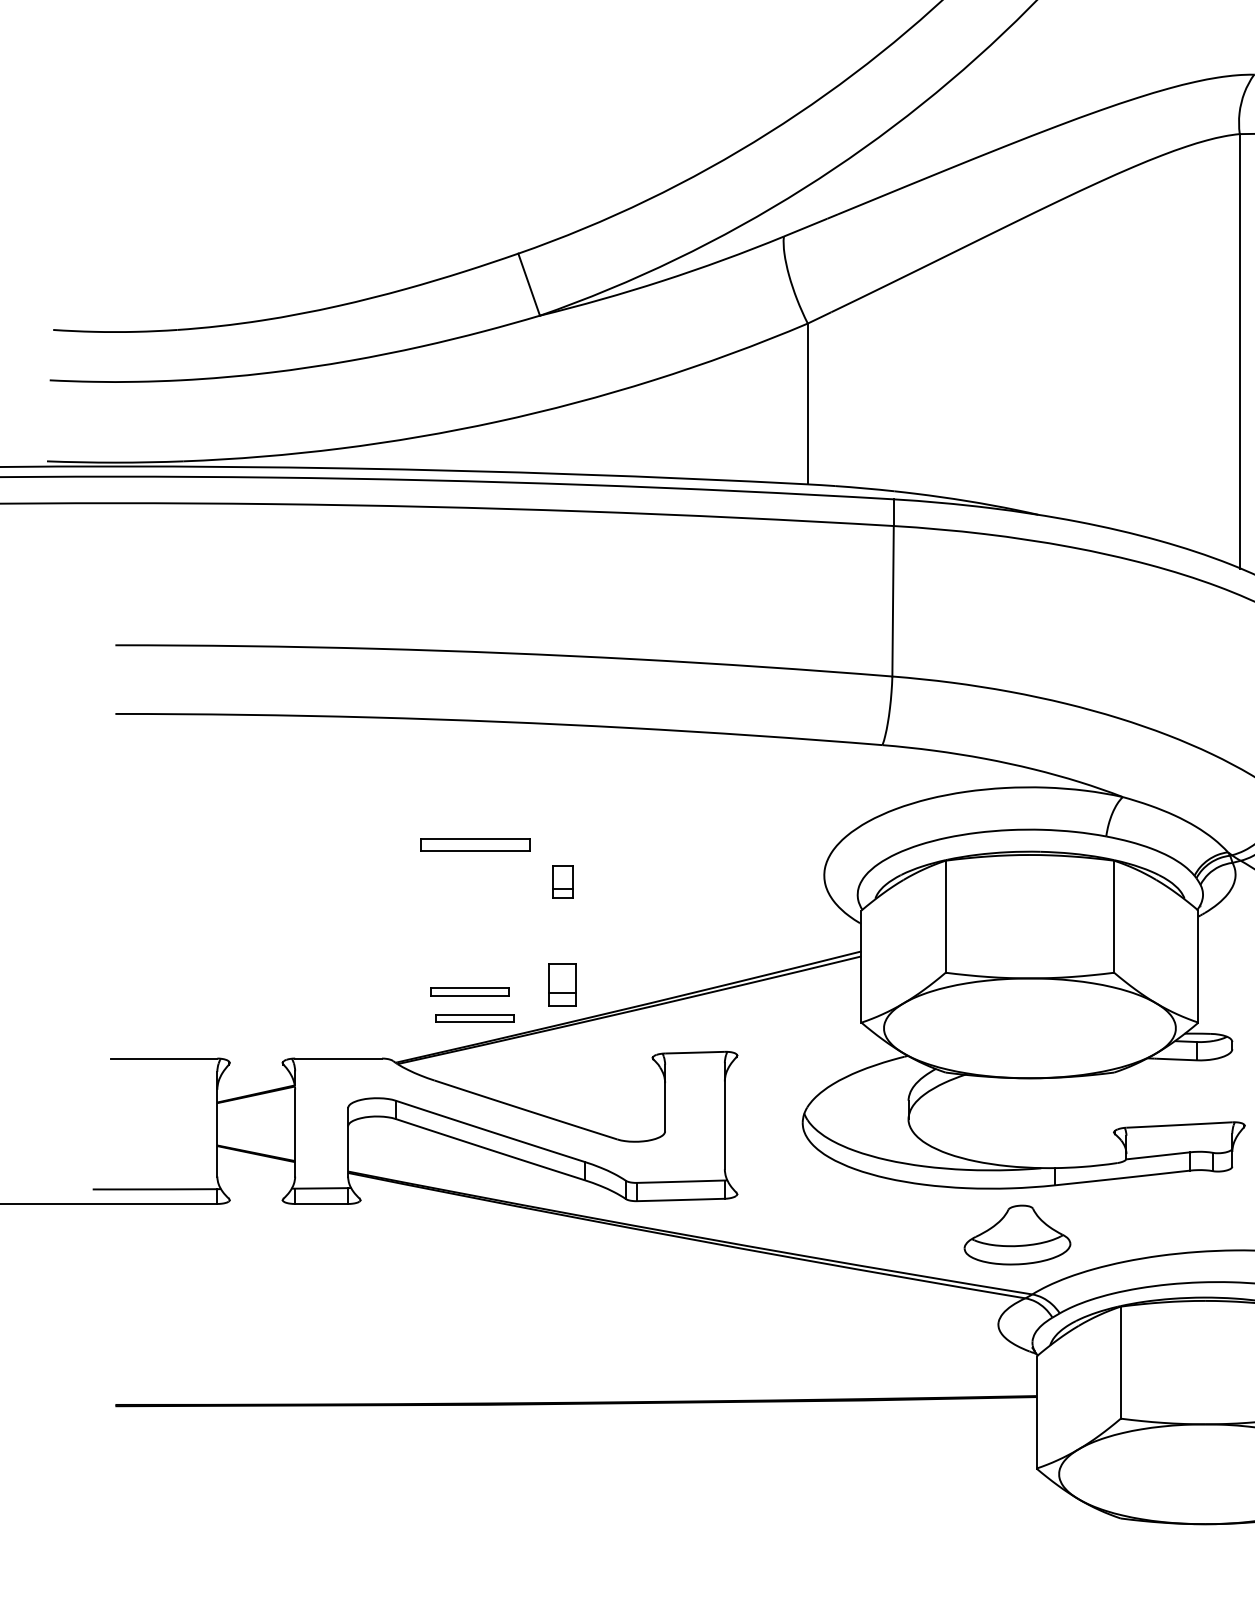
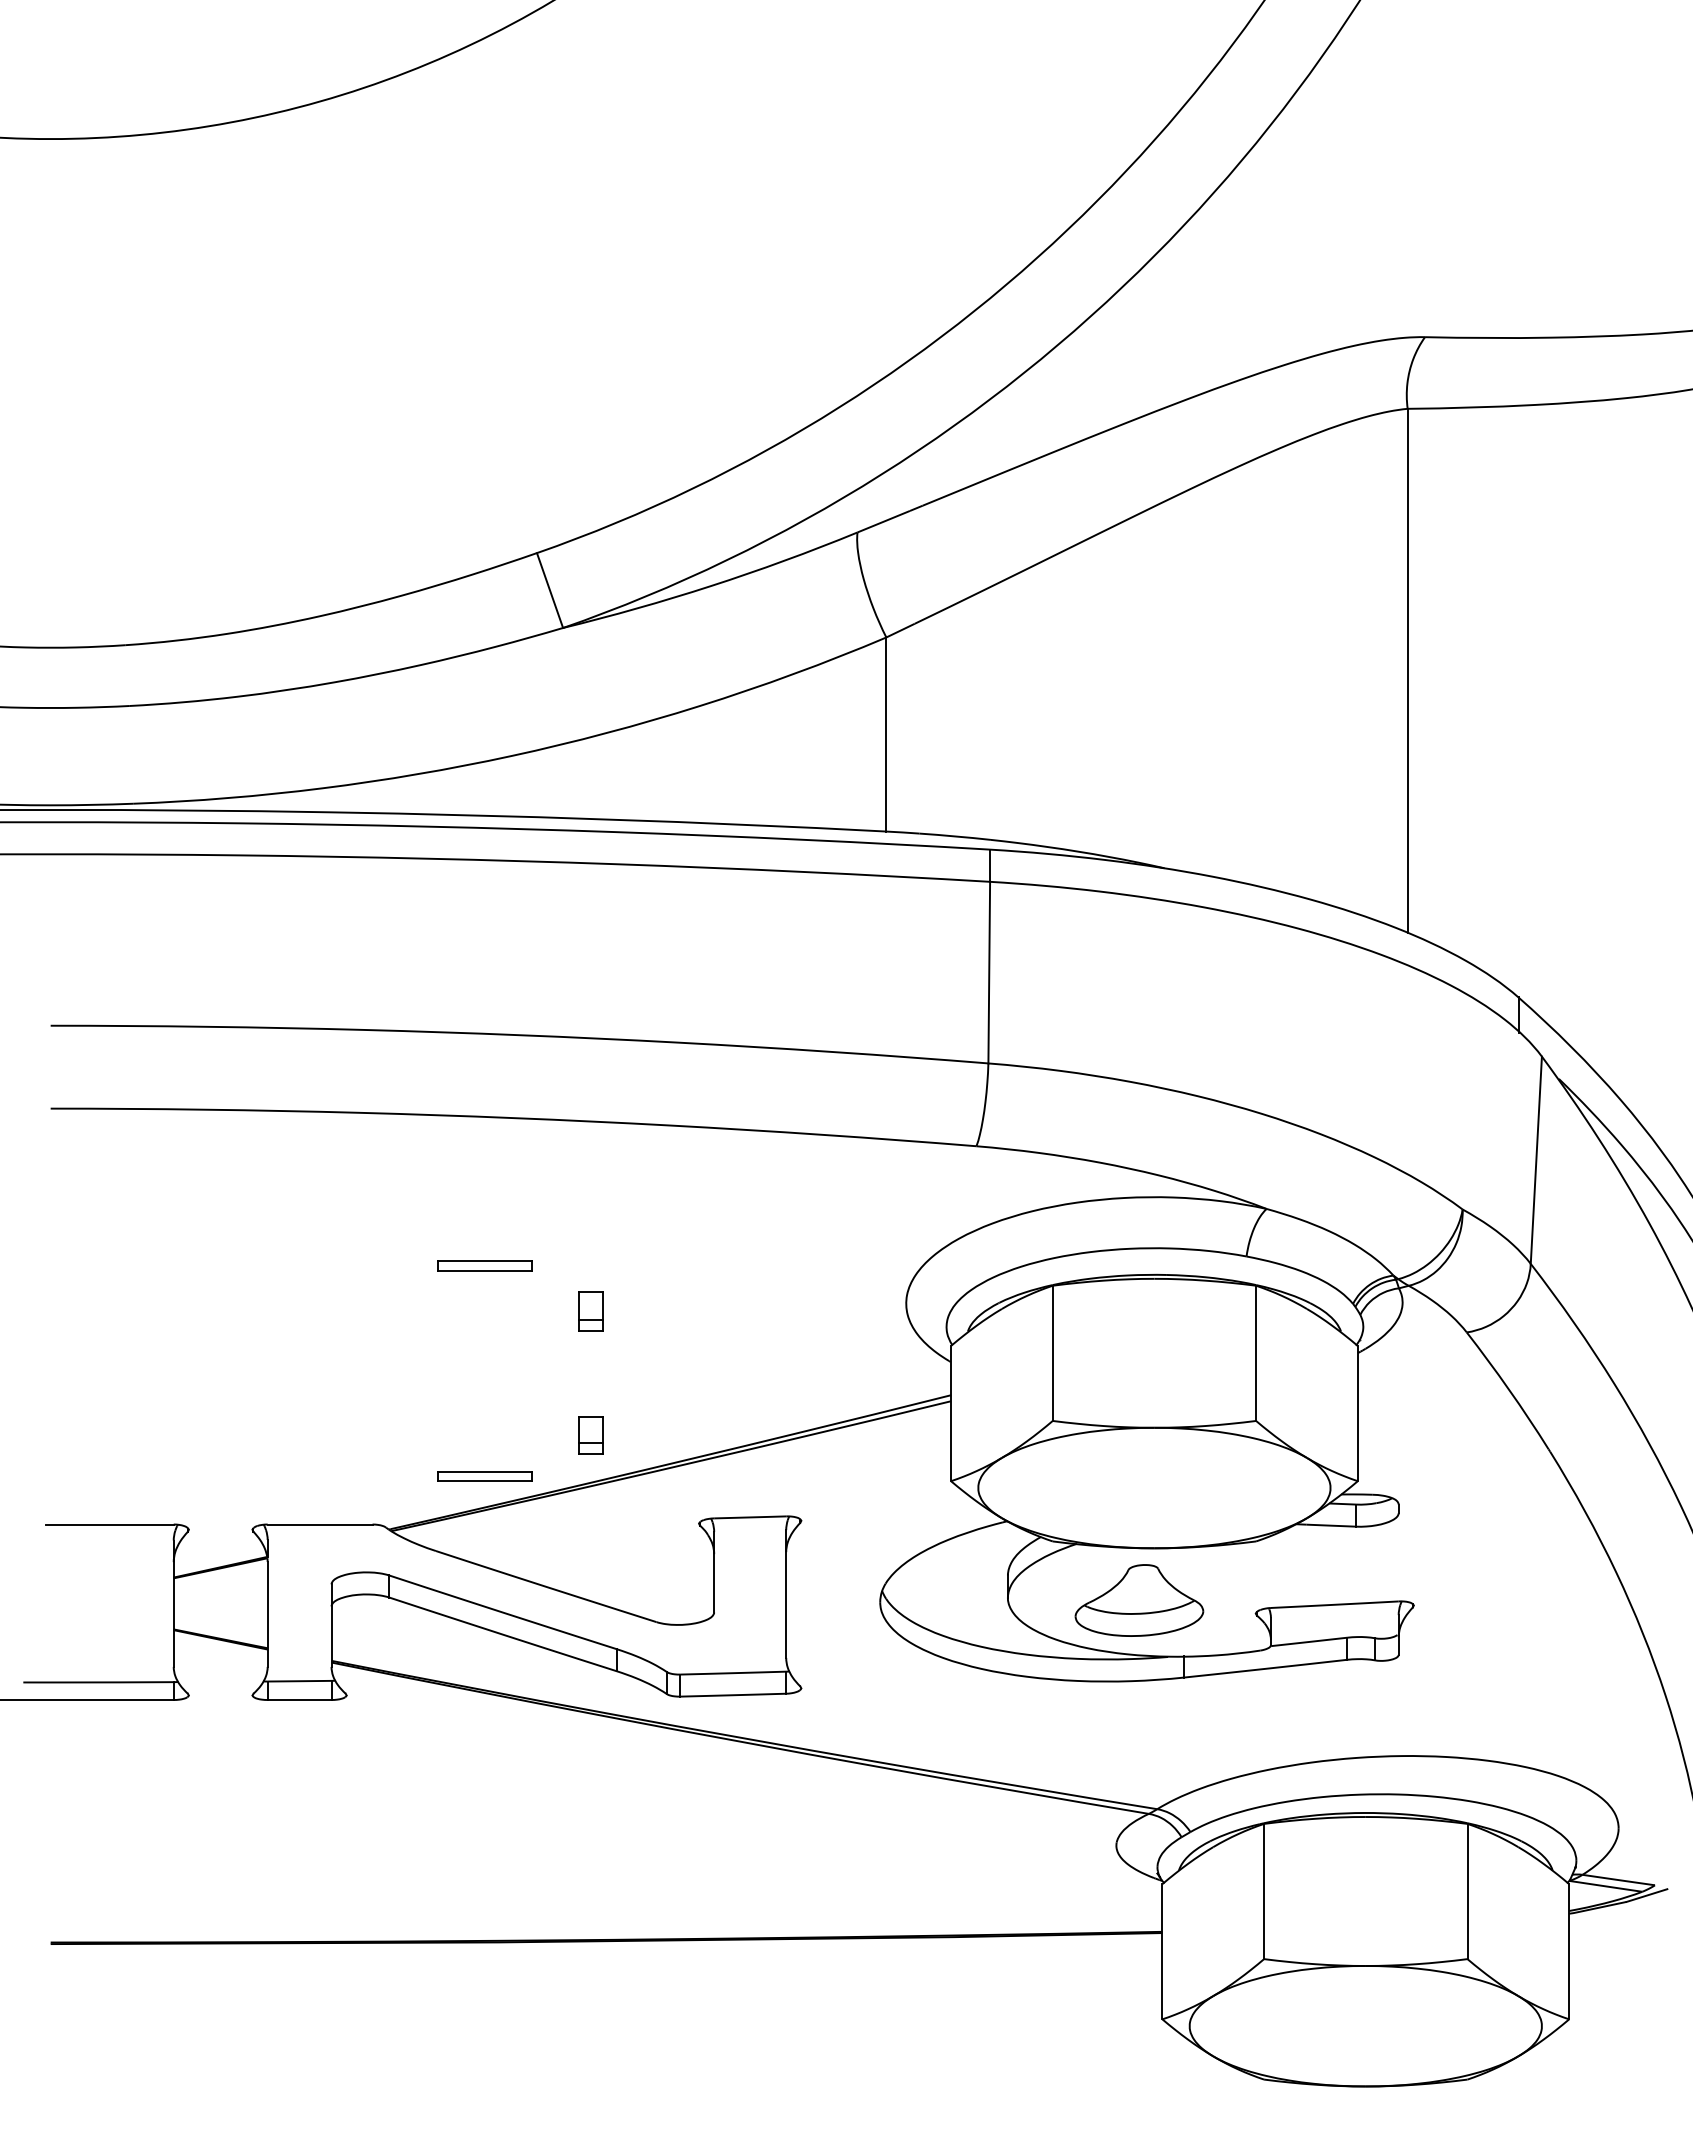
part: (474, 843) -> (484, 1265), size x0.71
part: (562, 984) -> (590, 1435), size x0.71
part: (469, 992) -> (478, 1444), removed
part: (1017, 1235) -> (1139, 1600), moved

